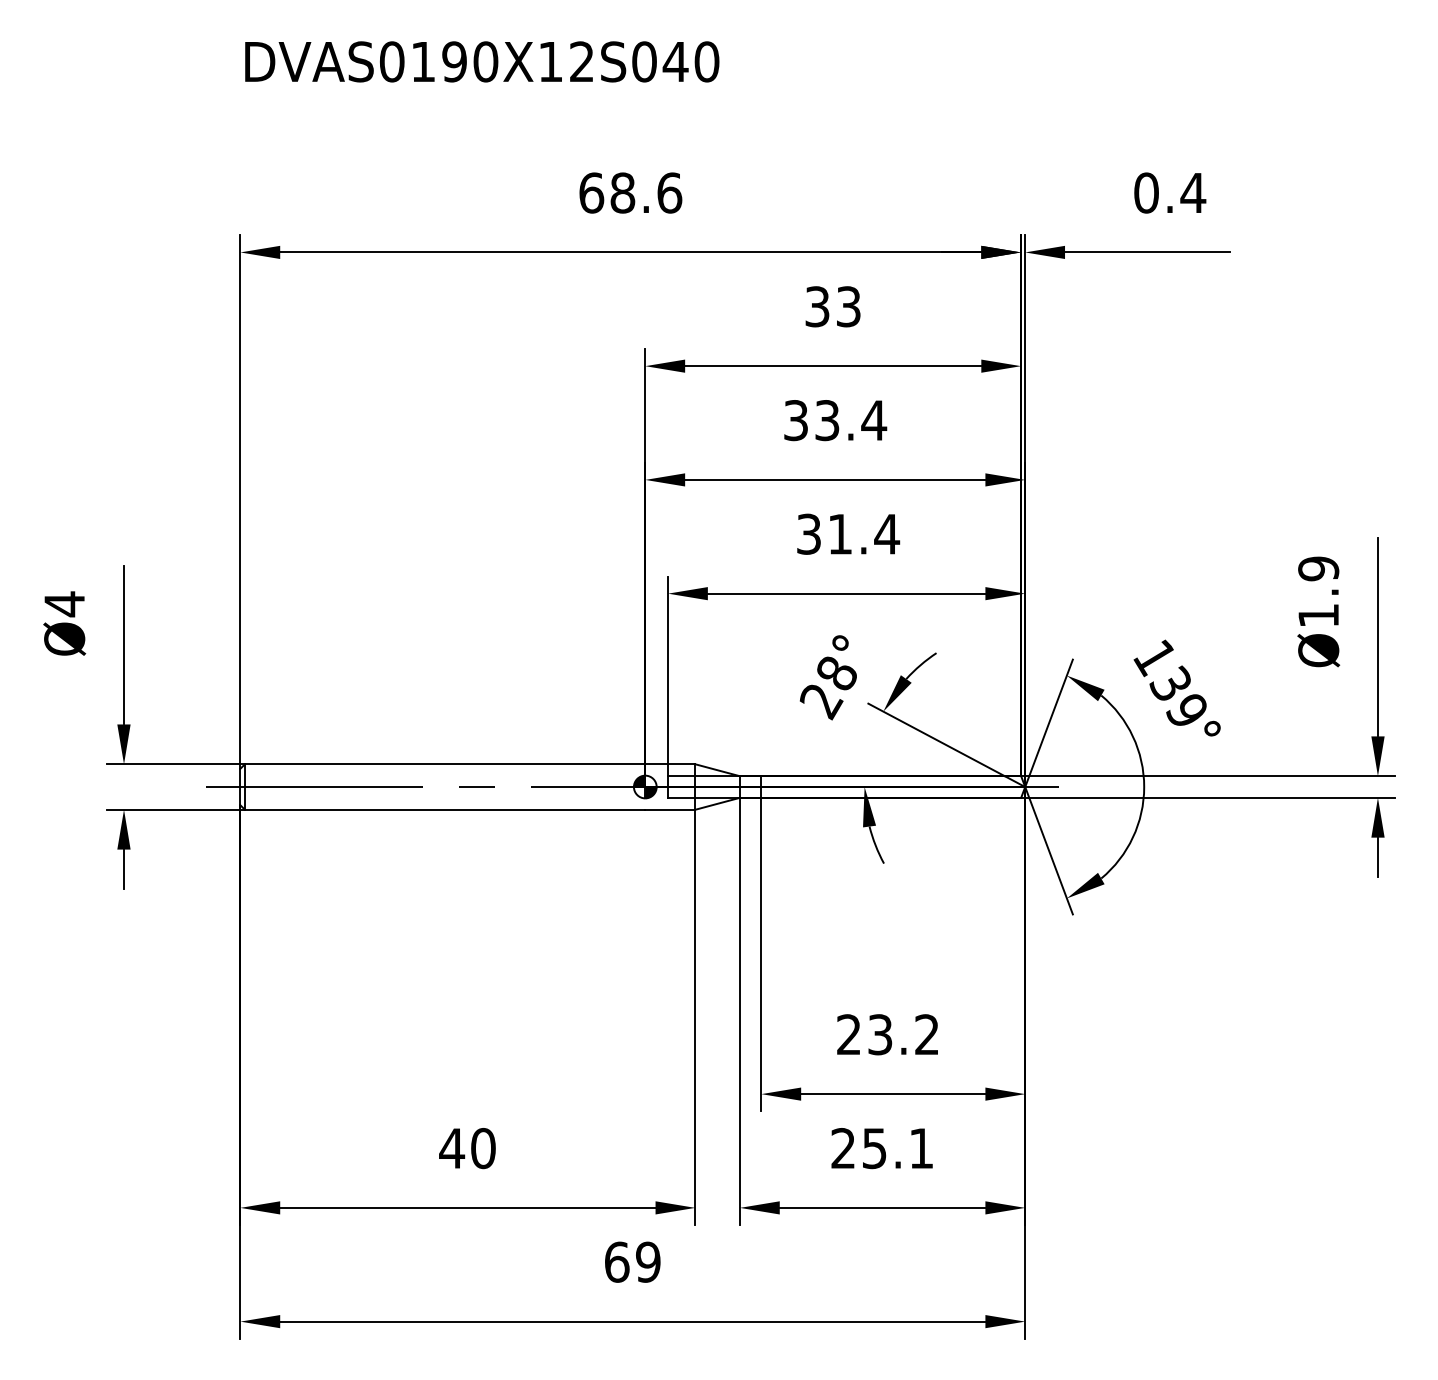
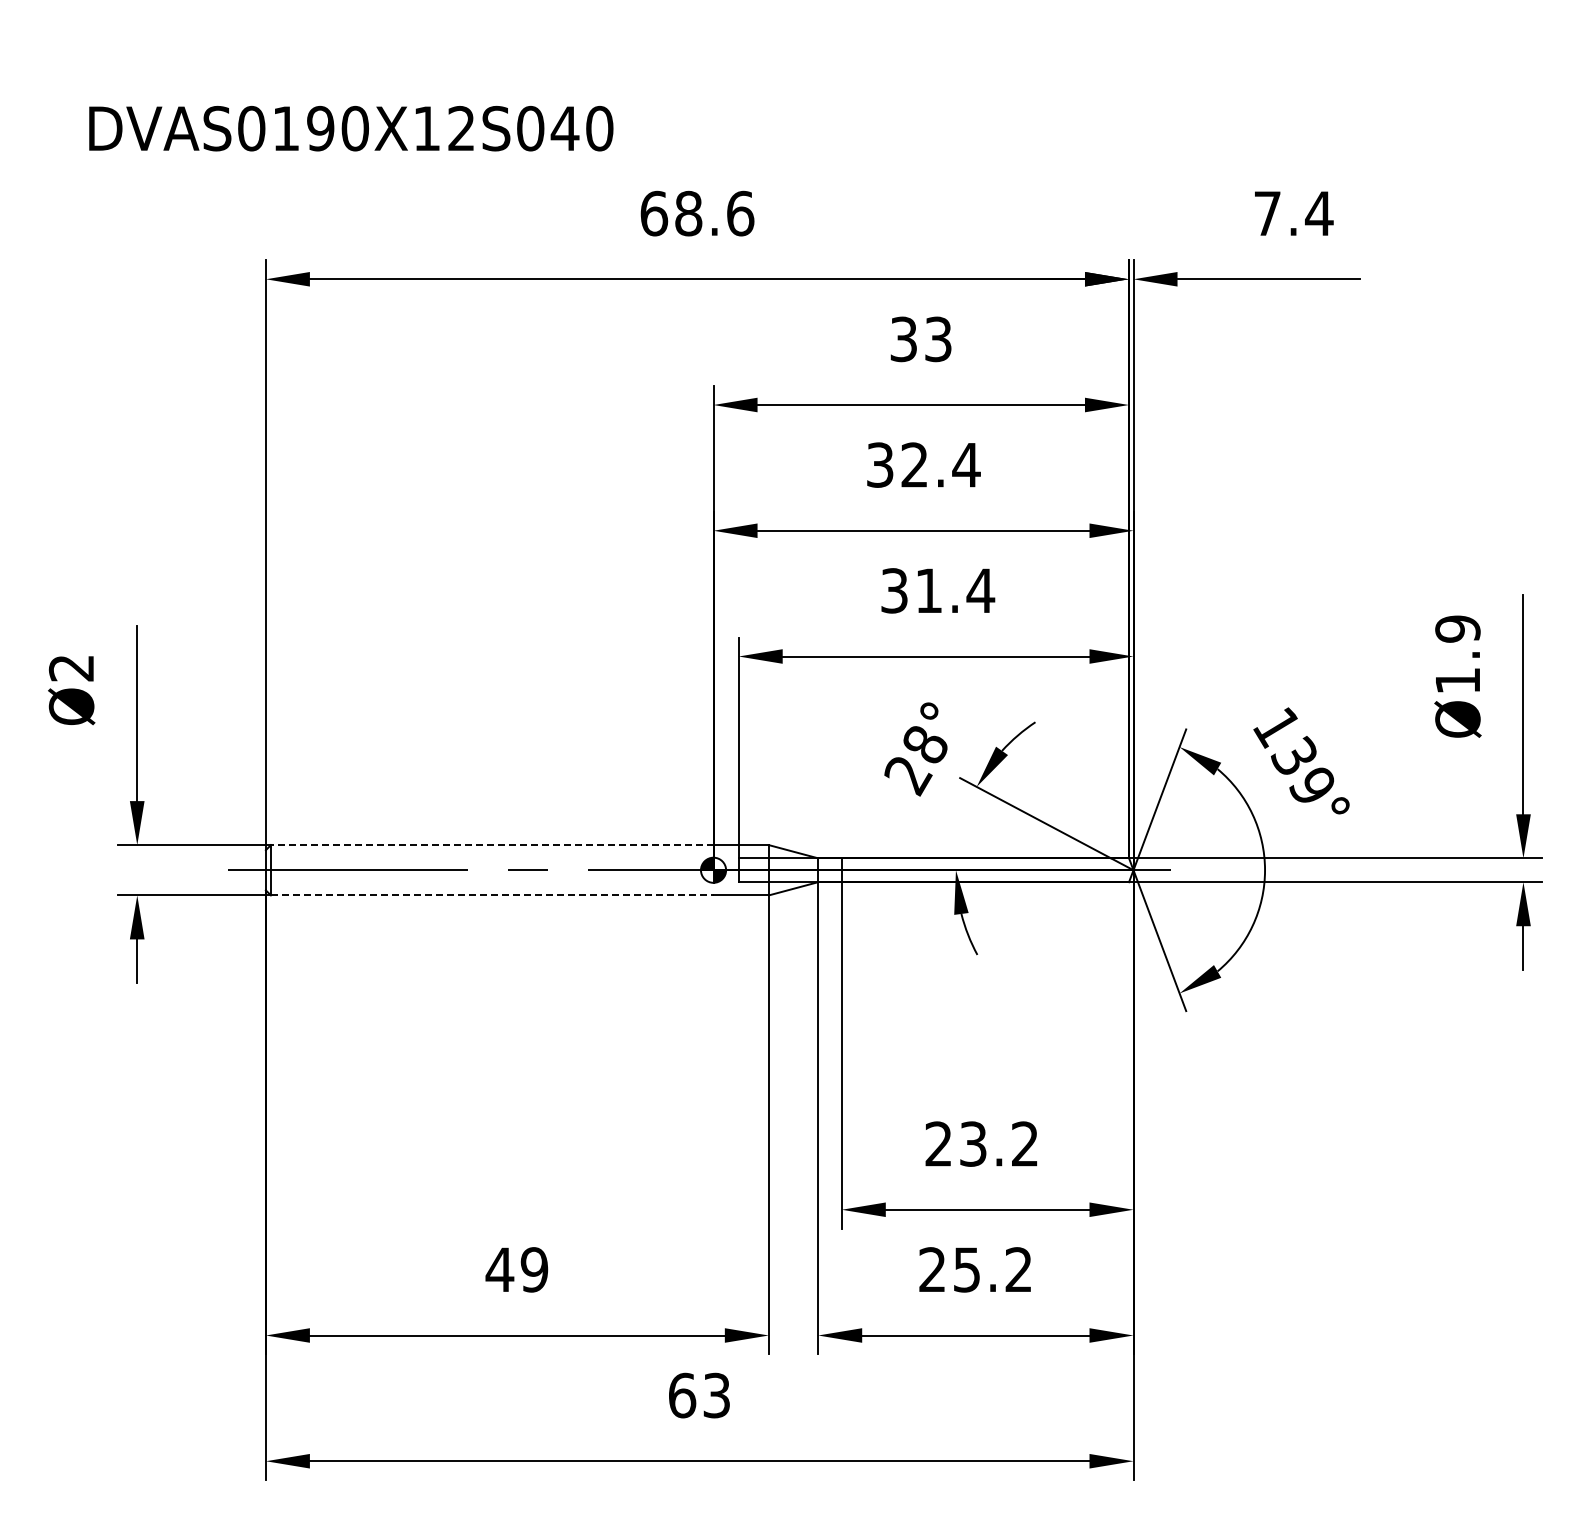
text: (482, 61) -> (351, 128), moved
text: (1146, 192) -> (1267, 213), 0.4 -> 7.4
text: (827, 419) -> (914, 464), 33.4 -> 32.4
text: (63, 604) -> (70, 668), Ø4 -> Ø2
line: (444, 764) -> (491, 845), solid -> dashed
line: (445, 809) -> (492, 895), solid -> dashed
text: (483, 1148) -> (534, 1269), 40 -> 49
text: (921, 1148) -> (1018, 1269), 25.1 -> 25.2
text: (647, 1262) -> (716, 1395), 69 -> 63

